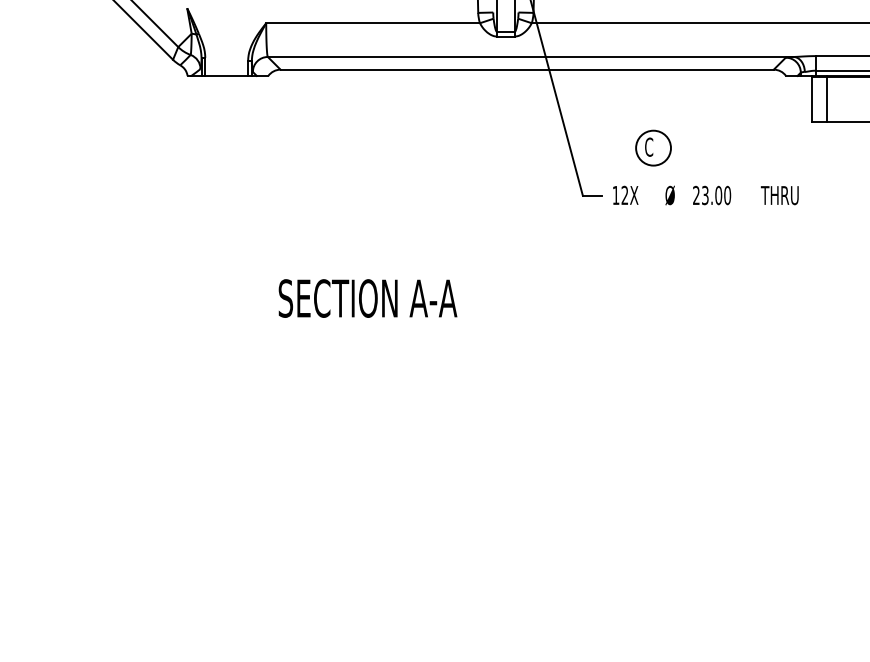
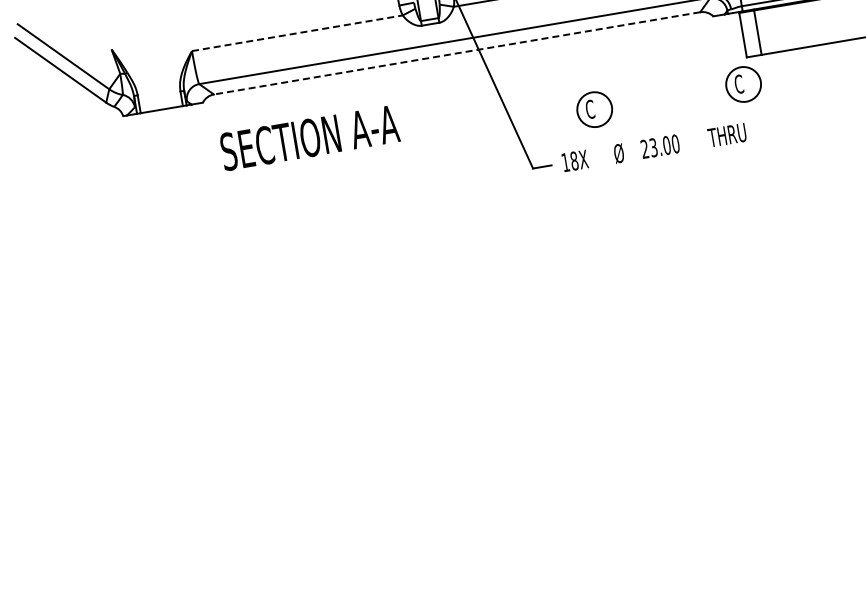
line: (373, 23) -> (297, 33), solid -> dashed
line: (527, 69) -> (457, 53), solid -> dashed
part: (804, 147) -> (743, 83), added
text: (624, 195) -> (574, 161), 12X -> 18X
text: (367, 298) -> (309, 137), moved

